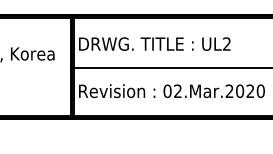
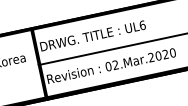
text: (227, 43) -> (142, 24), UL2 -> UL6

